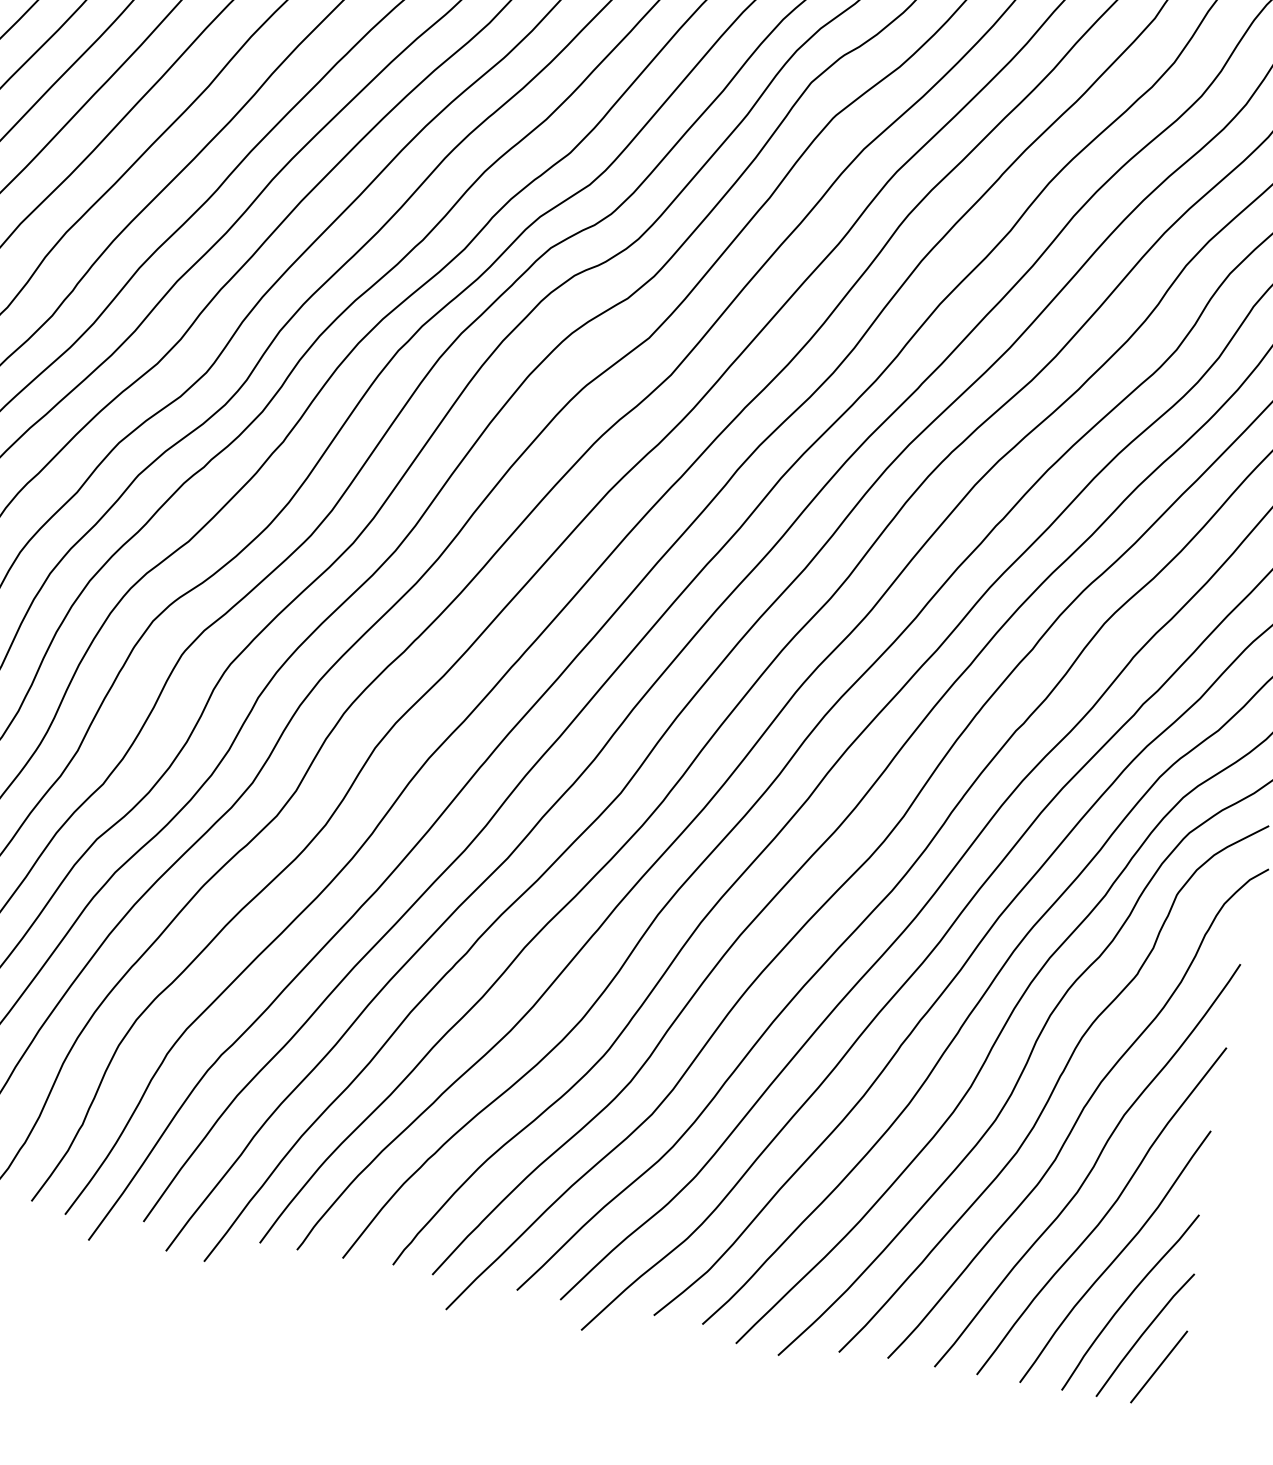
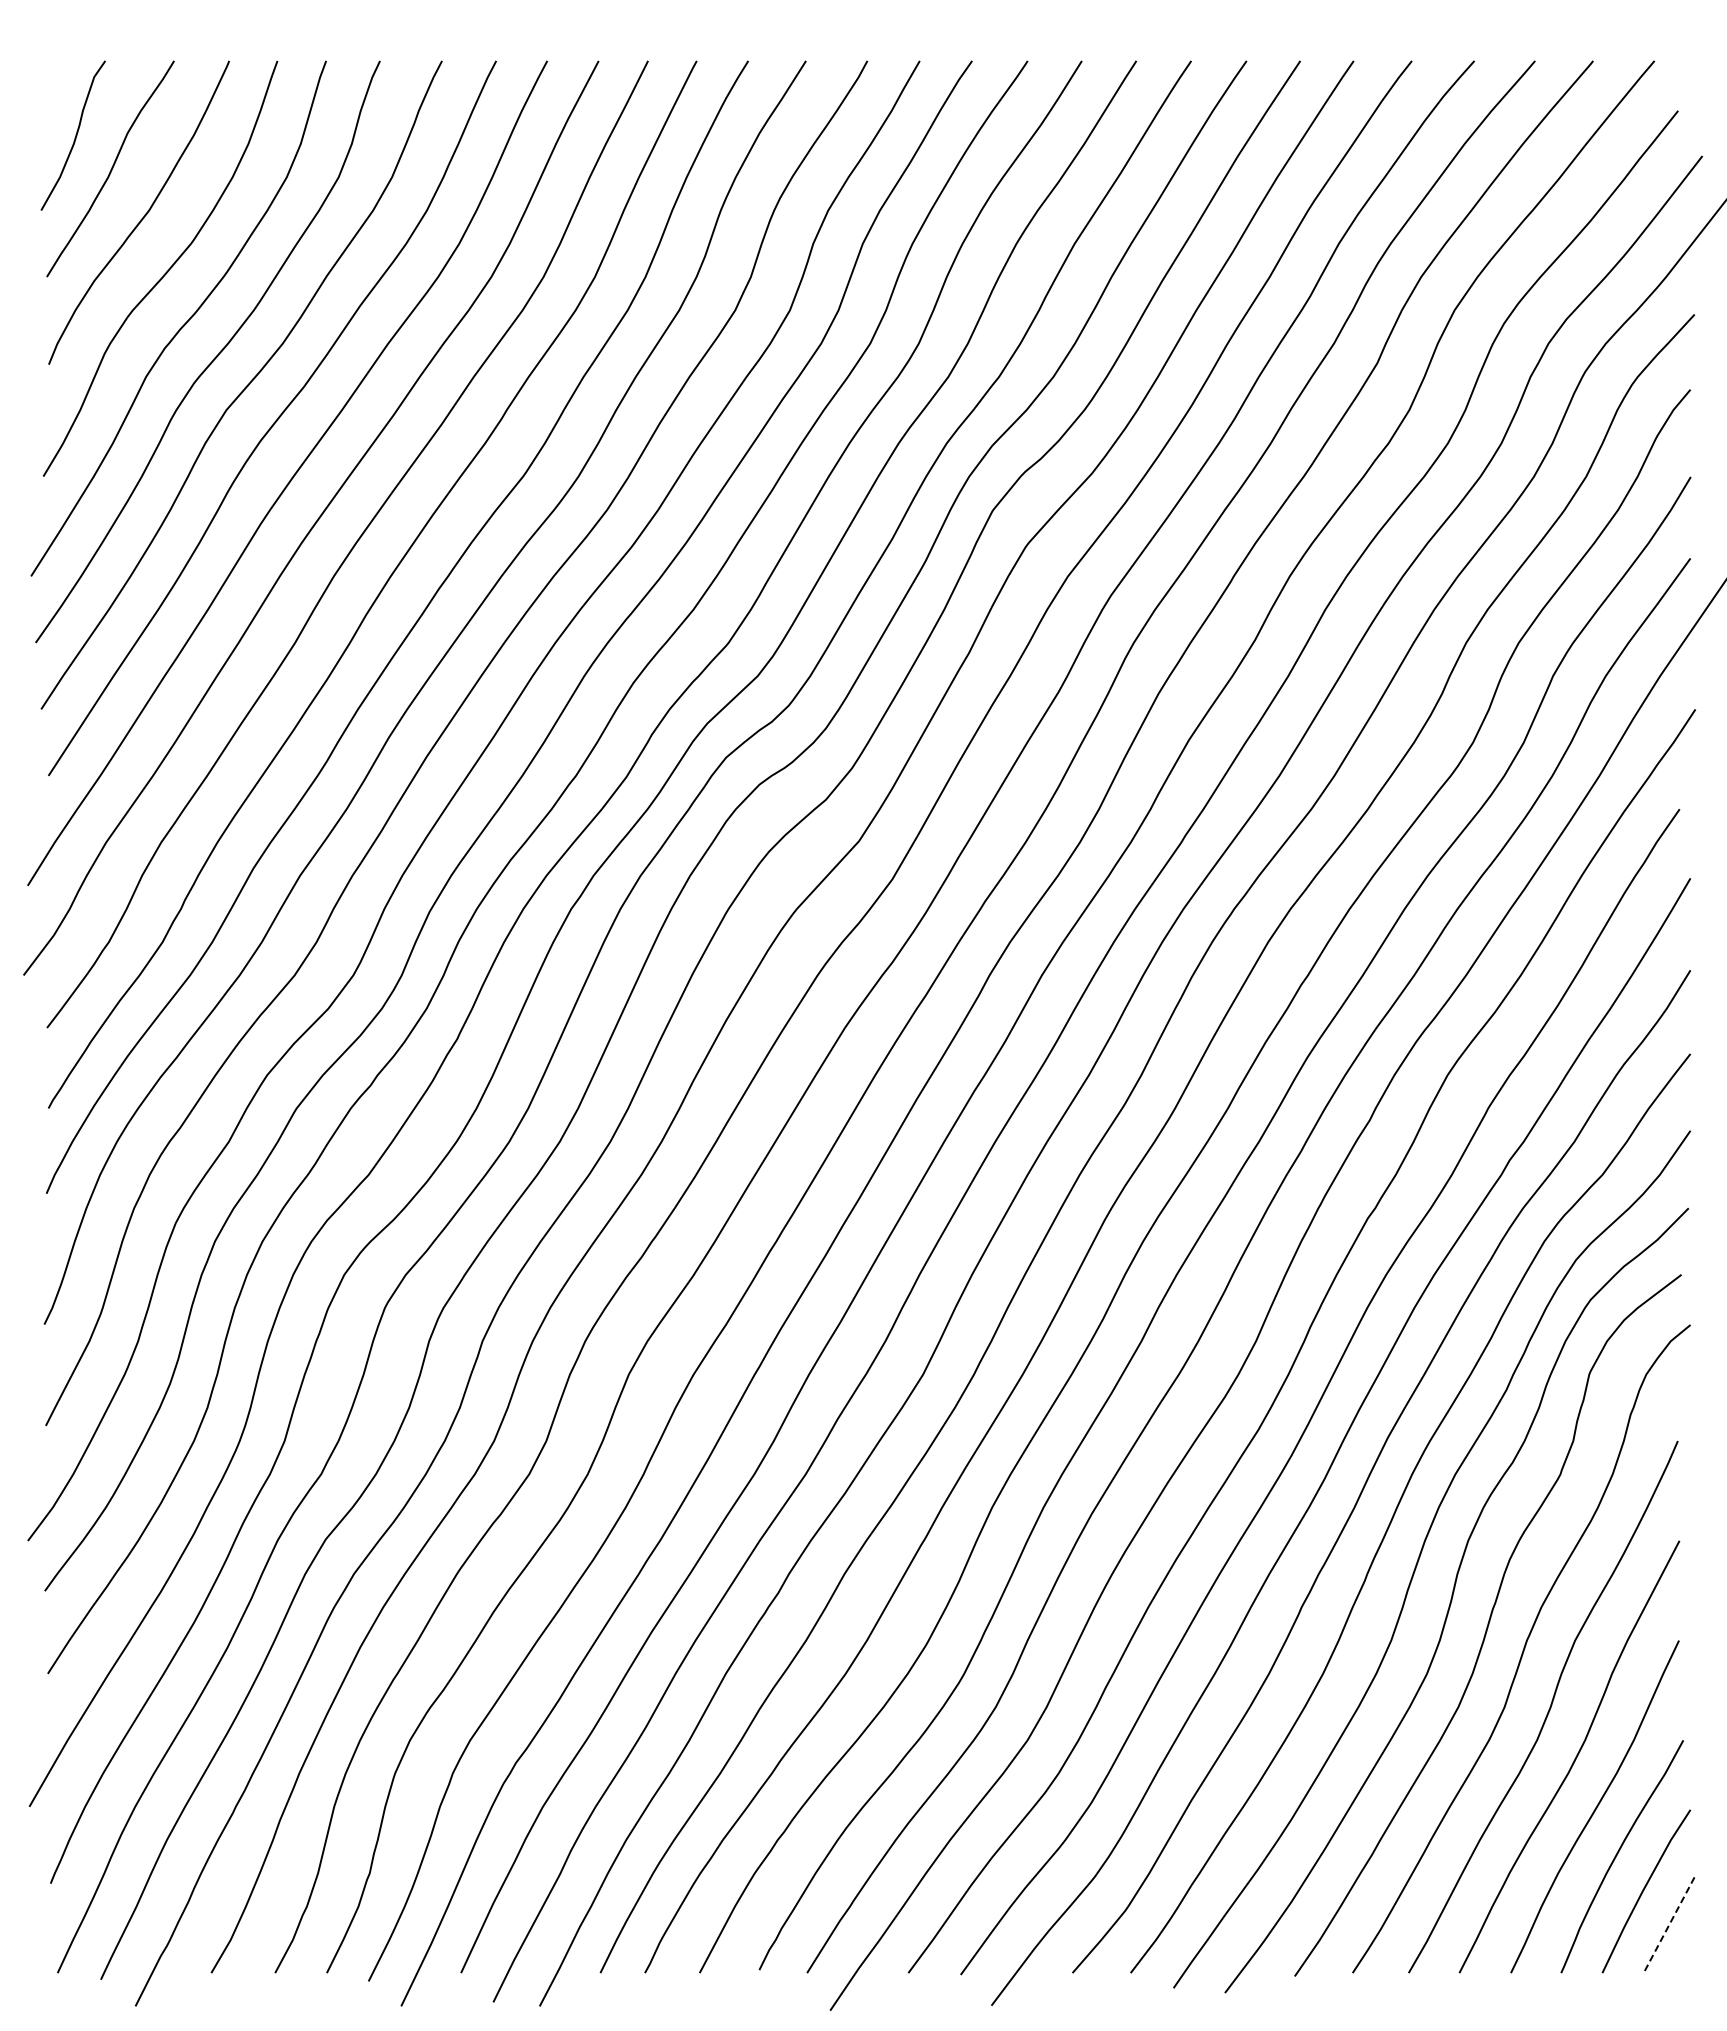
line: (1158, 1367) -> (1668, 1925), solid -> dashed

